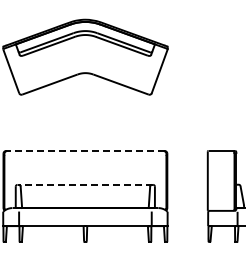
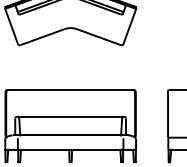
line: (84, 150) -> (69, 89), dashed -> solid
line: (85, 184) -> (70, 116), dashed -> solid

